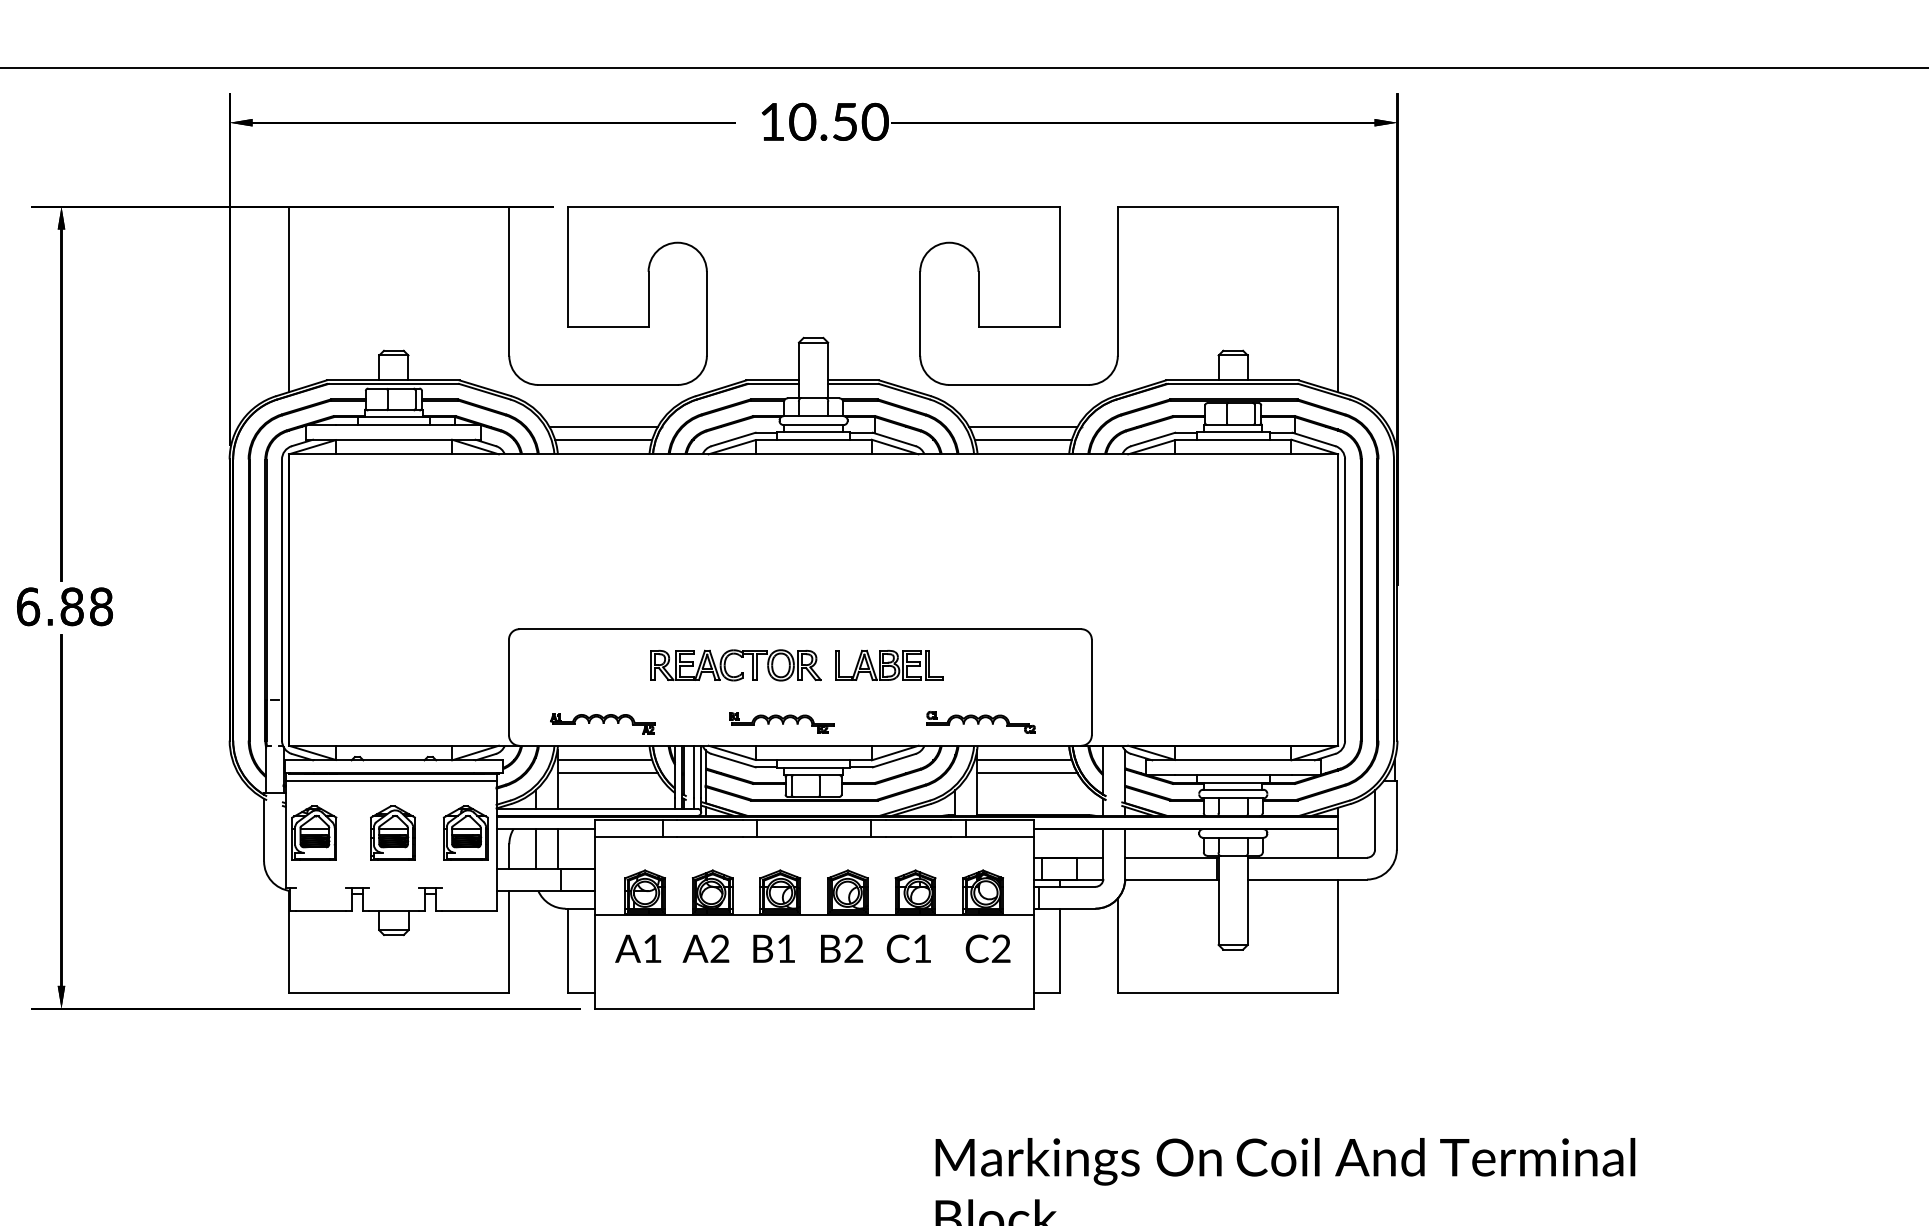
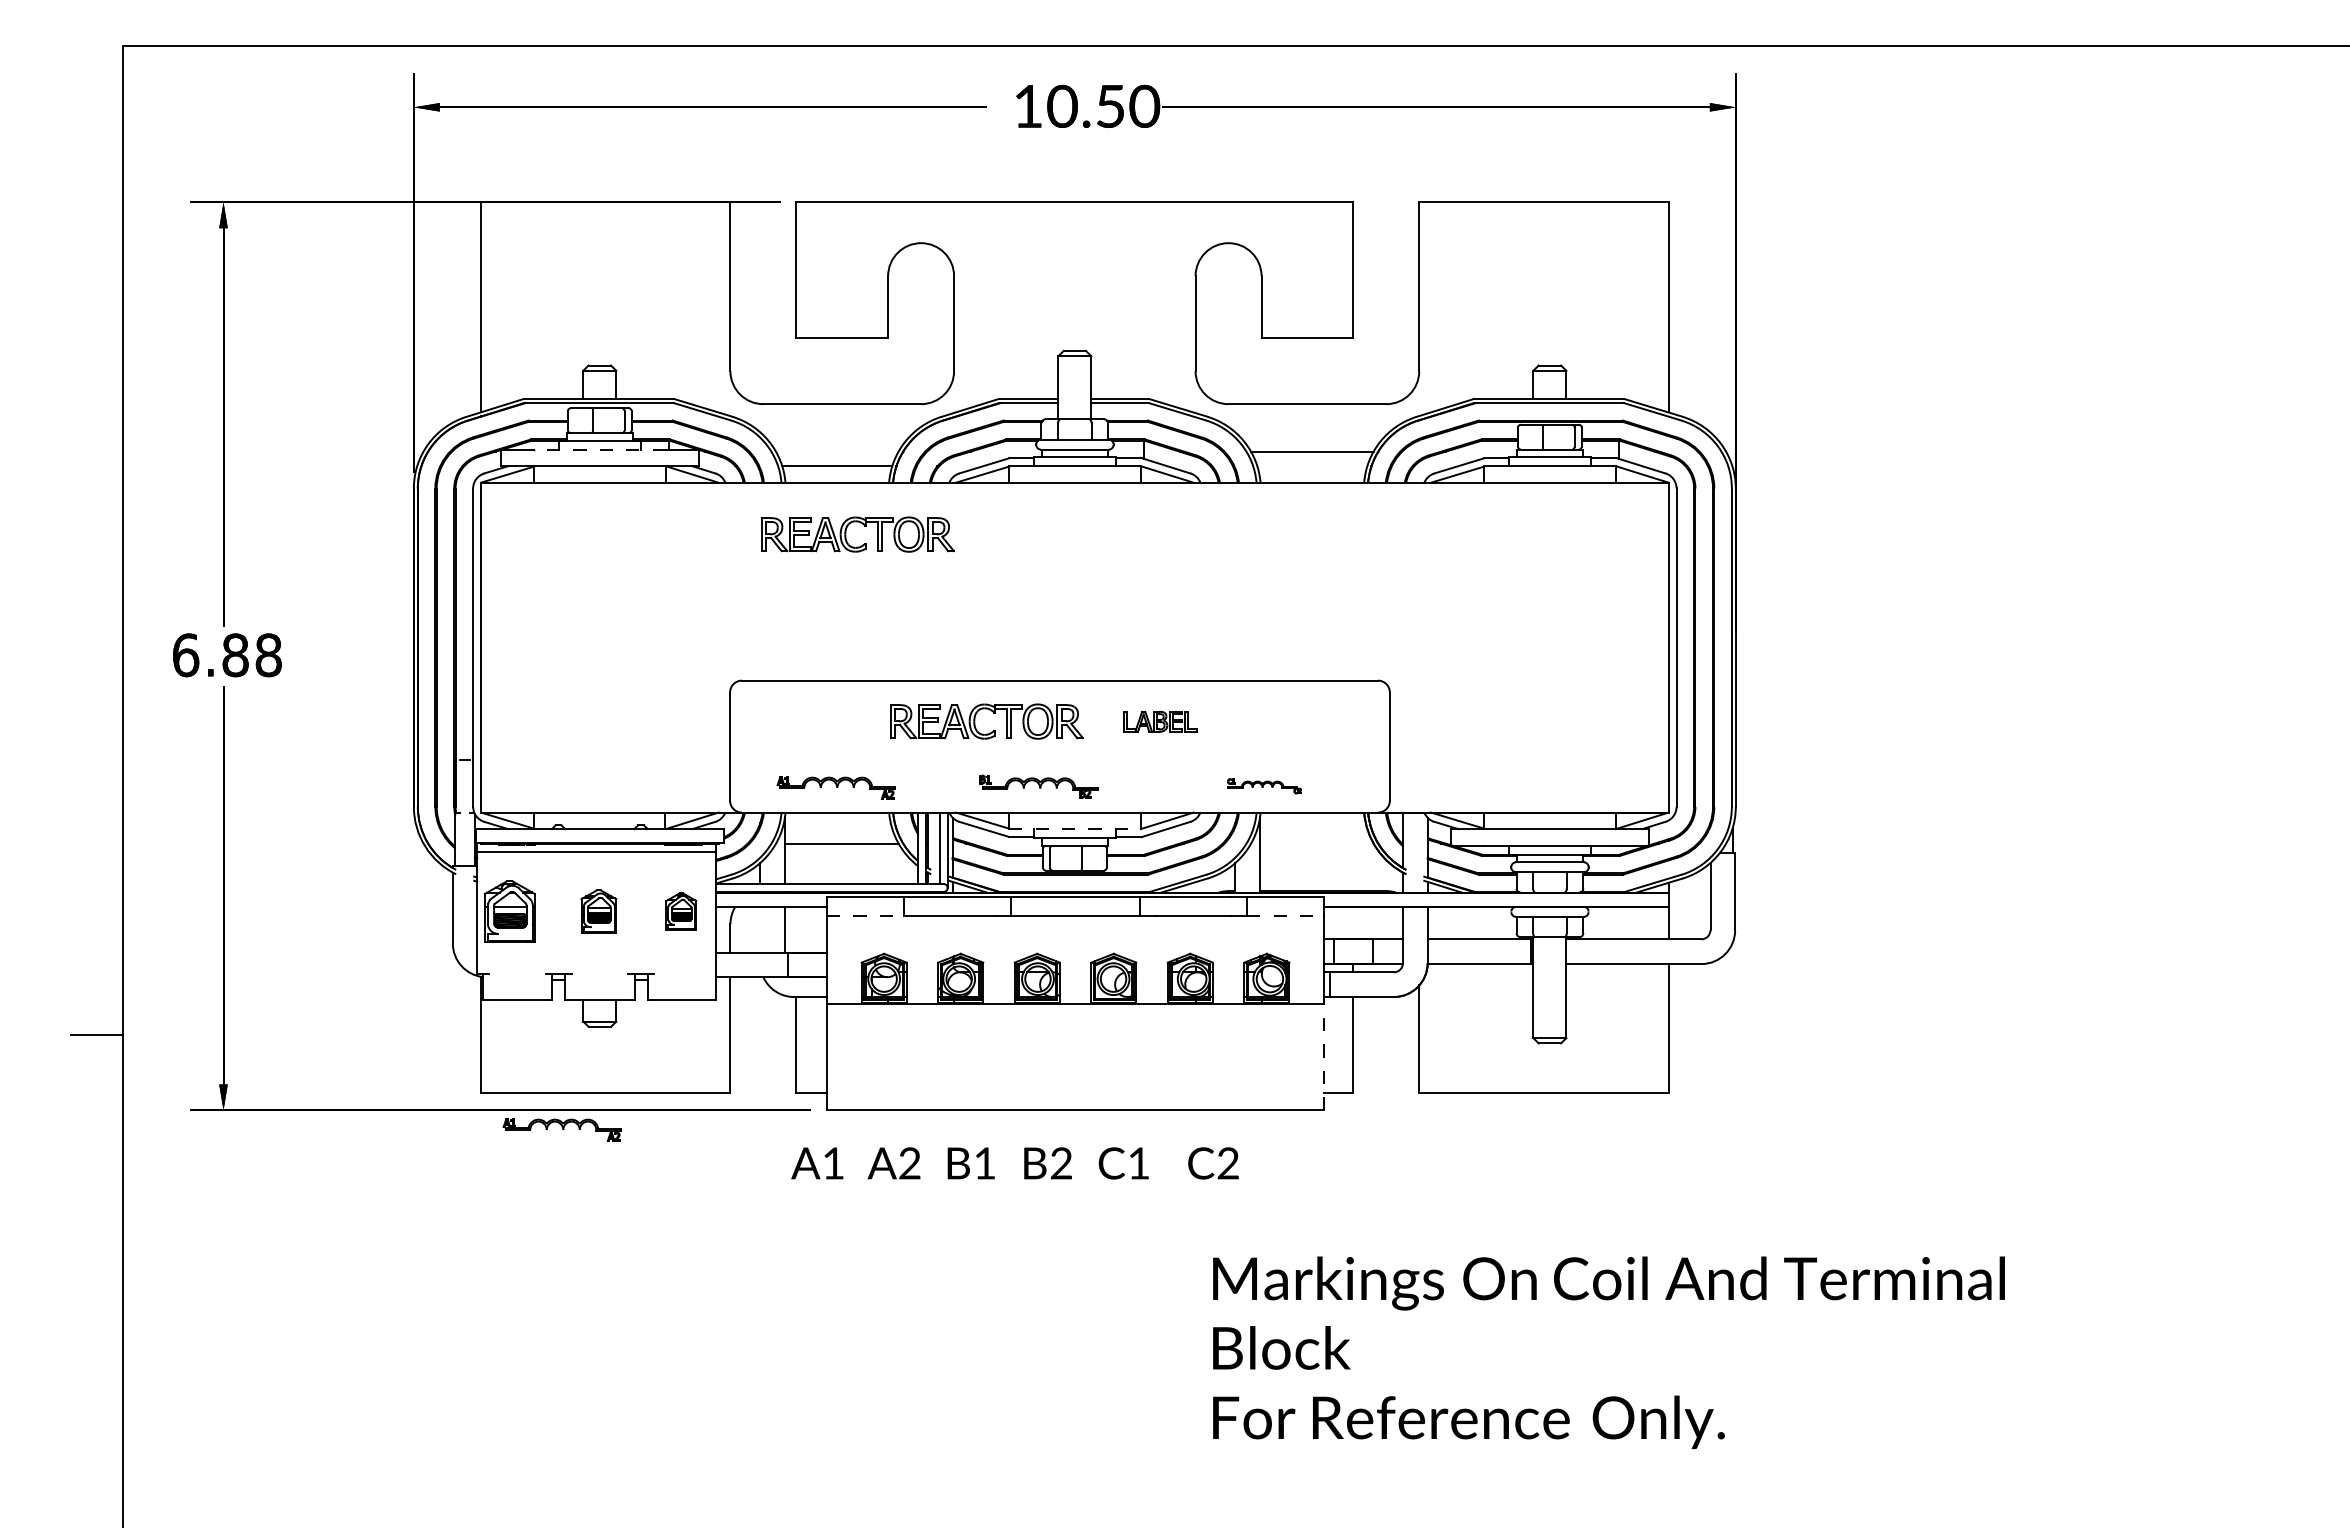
line: (393, 425) -> (599, 449), solid -> dashed
line: (603, 426) -> (837, 451), removed
line: (1023, 440) -> (1312, 466), removed
part: (627, 493) -> (864, 526), added
part: (889, 665) -> (1160, 721), size x0.6
part: (981, 722) -> (1264, 786), size x0.6
line: (604, 760) -> (838, 829), removed
line: (813, 760) -> (1074, 829), solid -> dashed
line: (1024, 760) -> (1313, 829), removed
line: (1027, 773) -> (1316, 843), removed
part: (392, 833) -> (598, 911), size x0.7
part: (466, 833) -> (681, 911), size x0.6
line: (628, 837) -> (865, 916), solid -> dashed
line: (1000, 837) -> (1286, 916), solid -> dashed
line: (535, 849) -> (760, 929), removed
text: (812, 948) -> (1014, 1163), moved
line: (1034, 961) -> (1324, 1056), solid -> dashed
part: (360, 1025) -> (561, 1129), added

